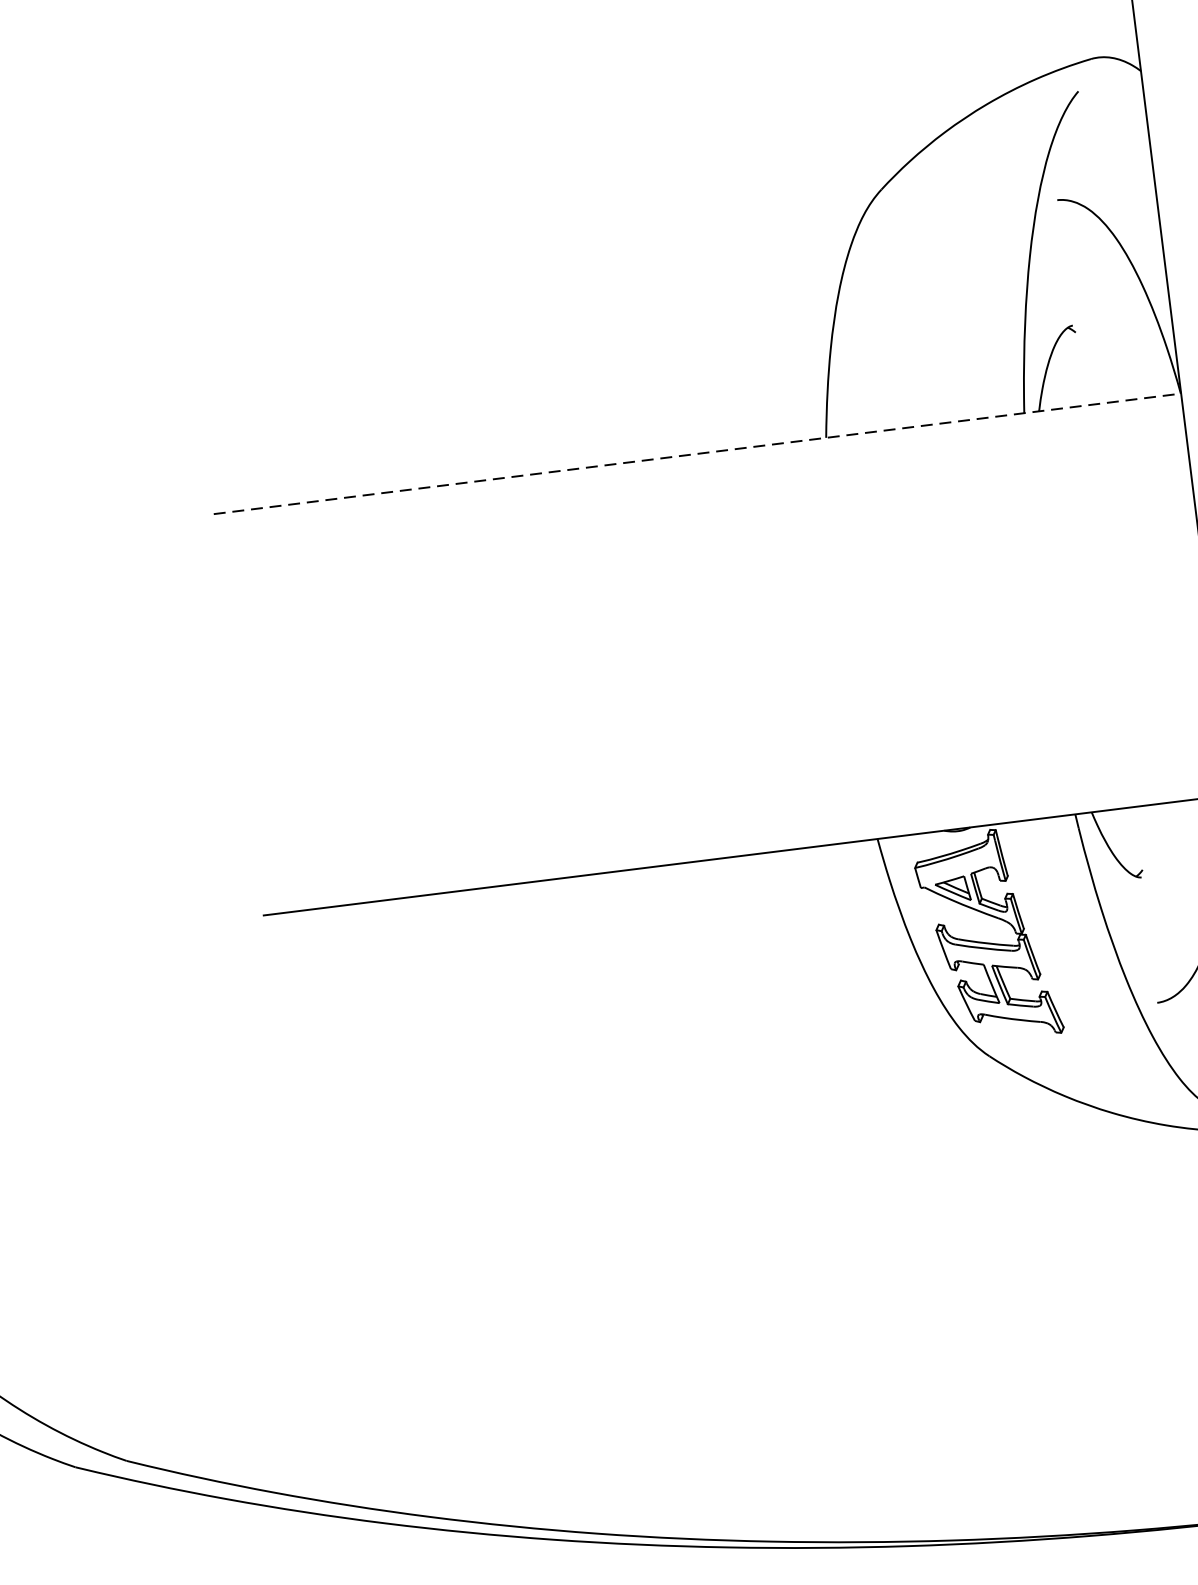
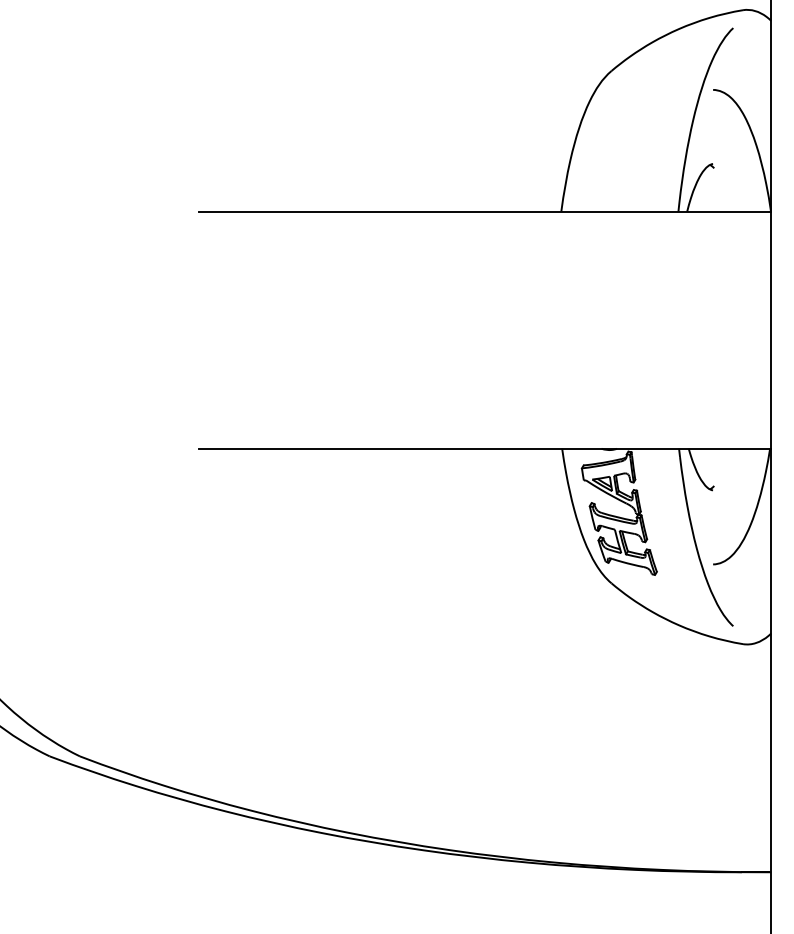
line: (697, 453) -> (485, 211), dashed -> solid

